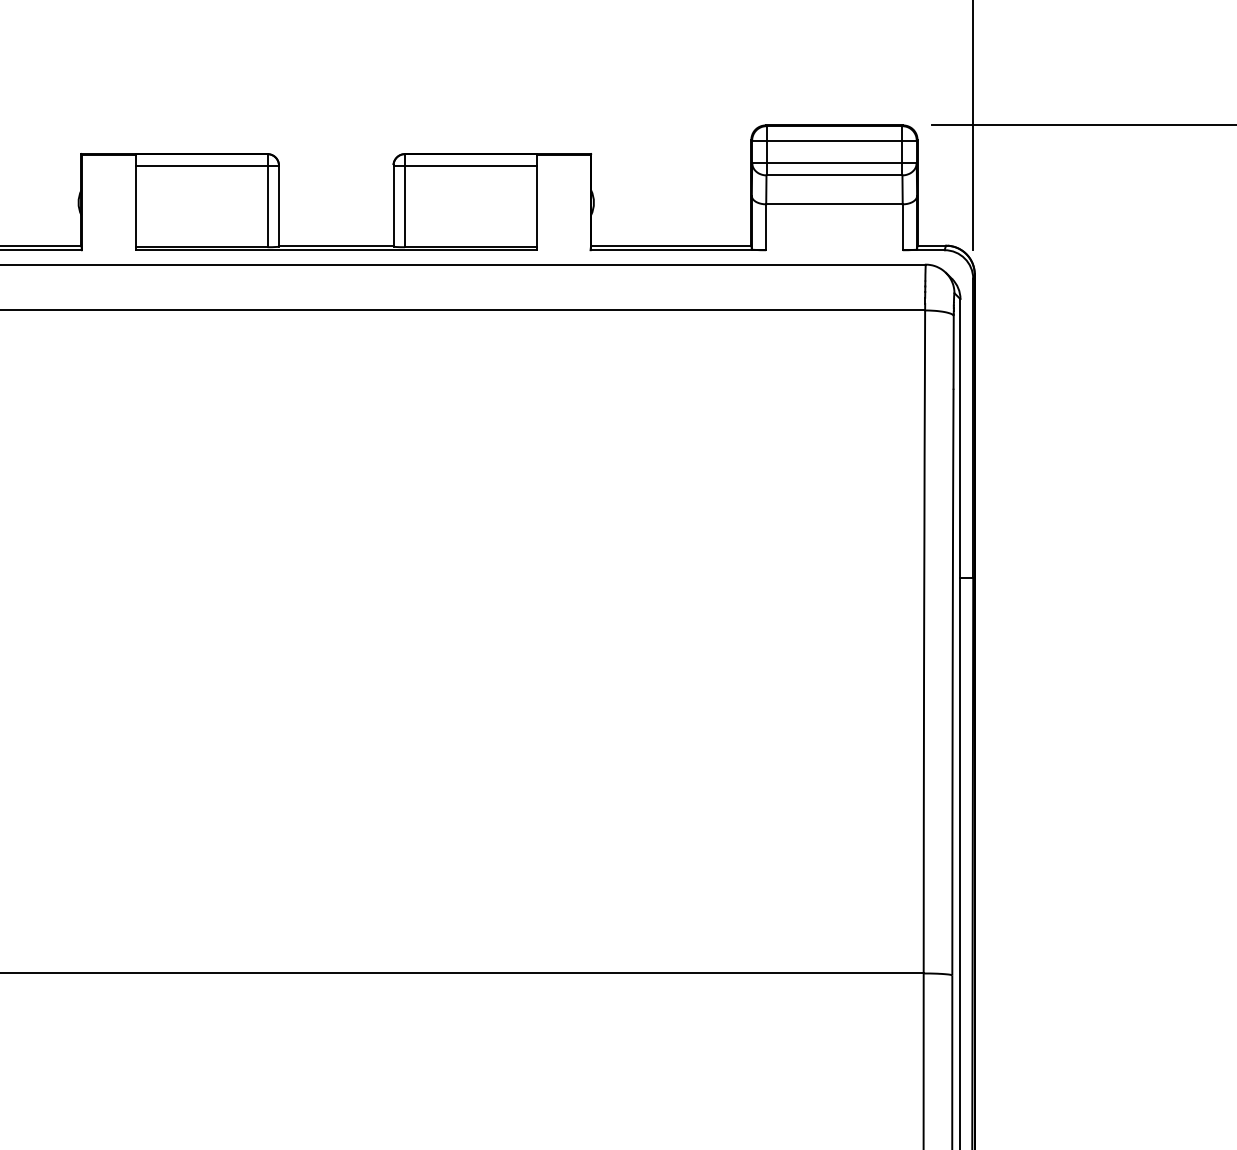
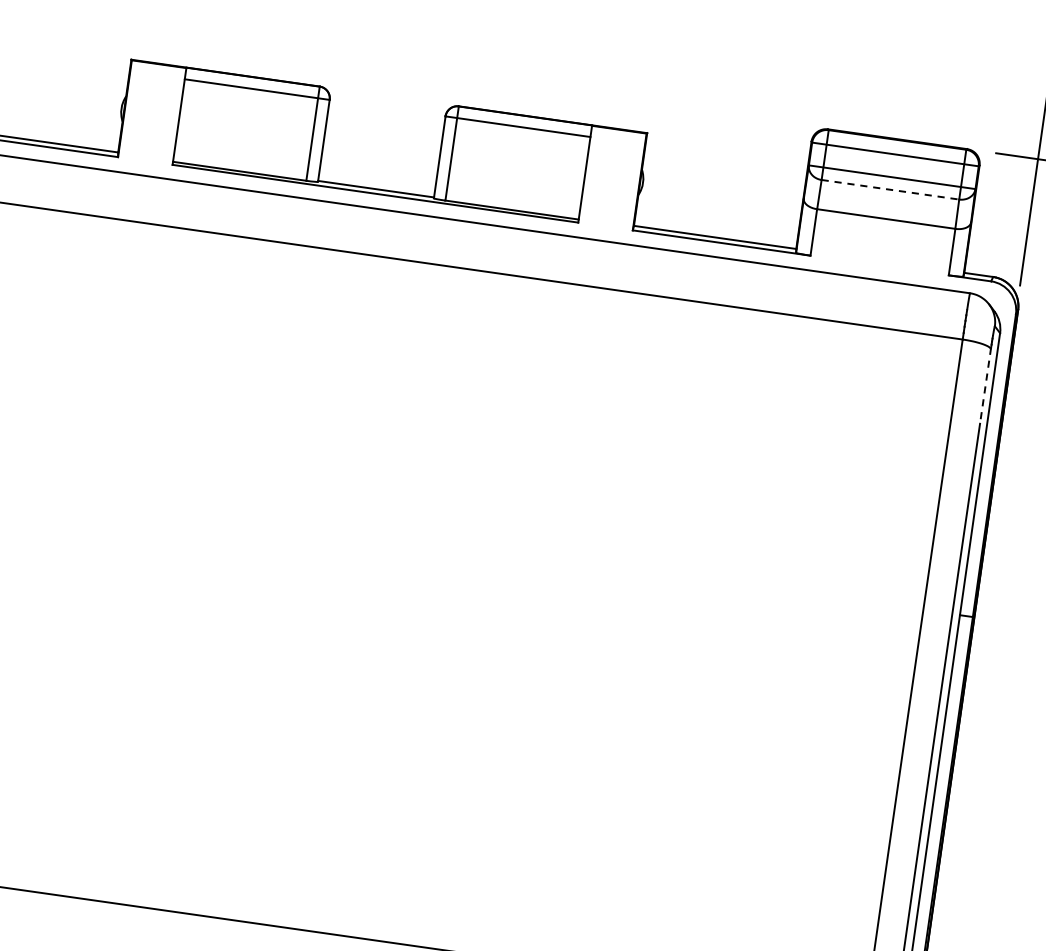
line: (834, 175) -> (890, 189), solid -> dashed
line: (953, 352) -> (985, 386), solid -> dashed

